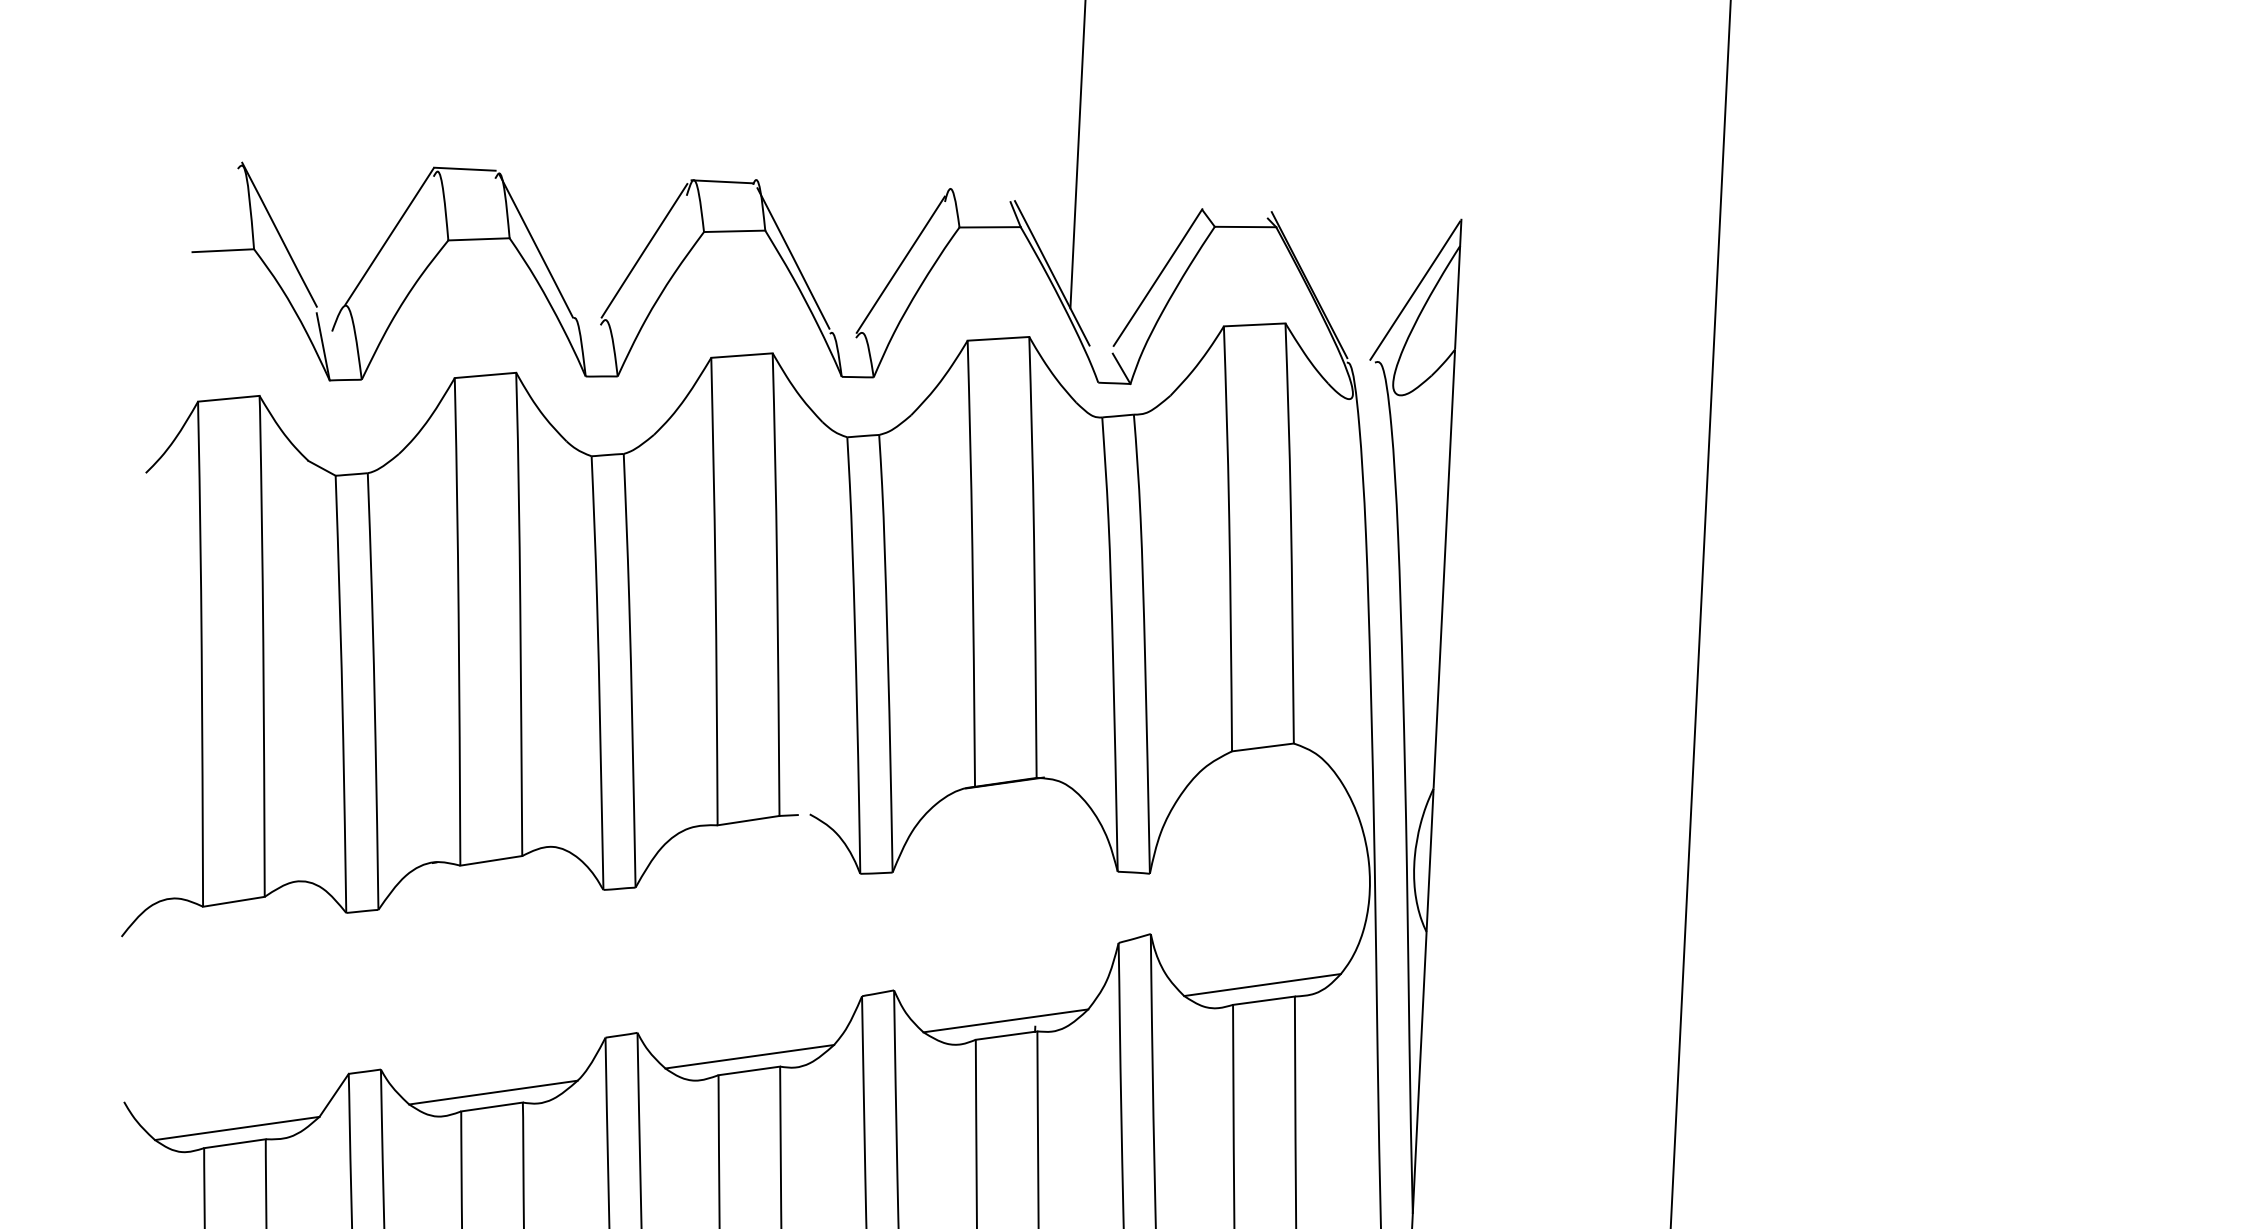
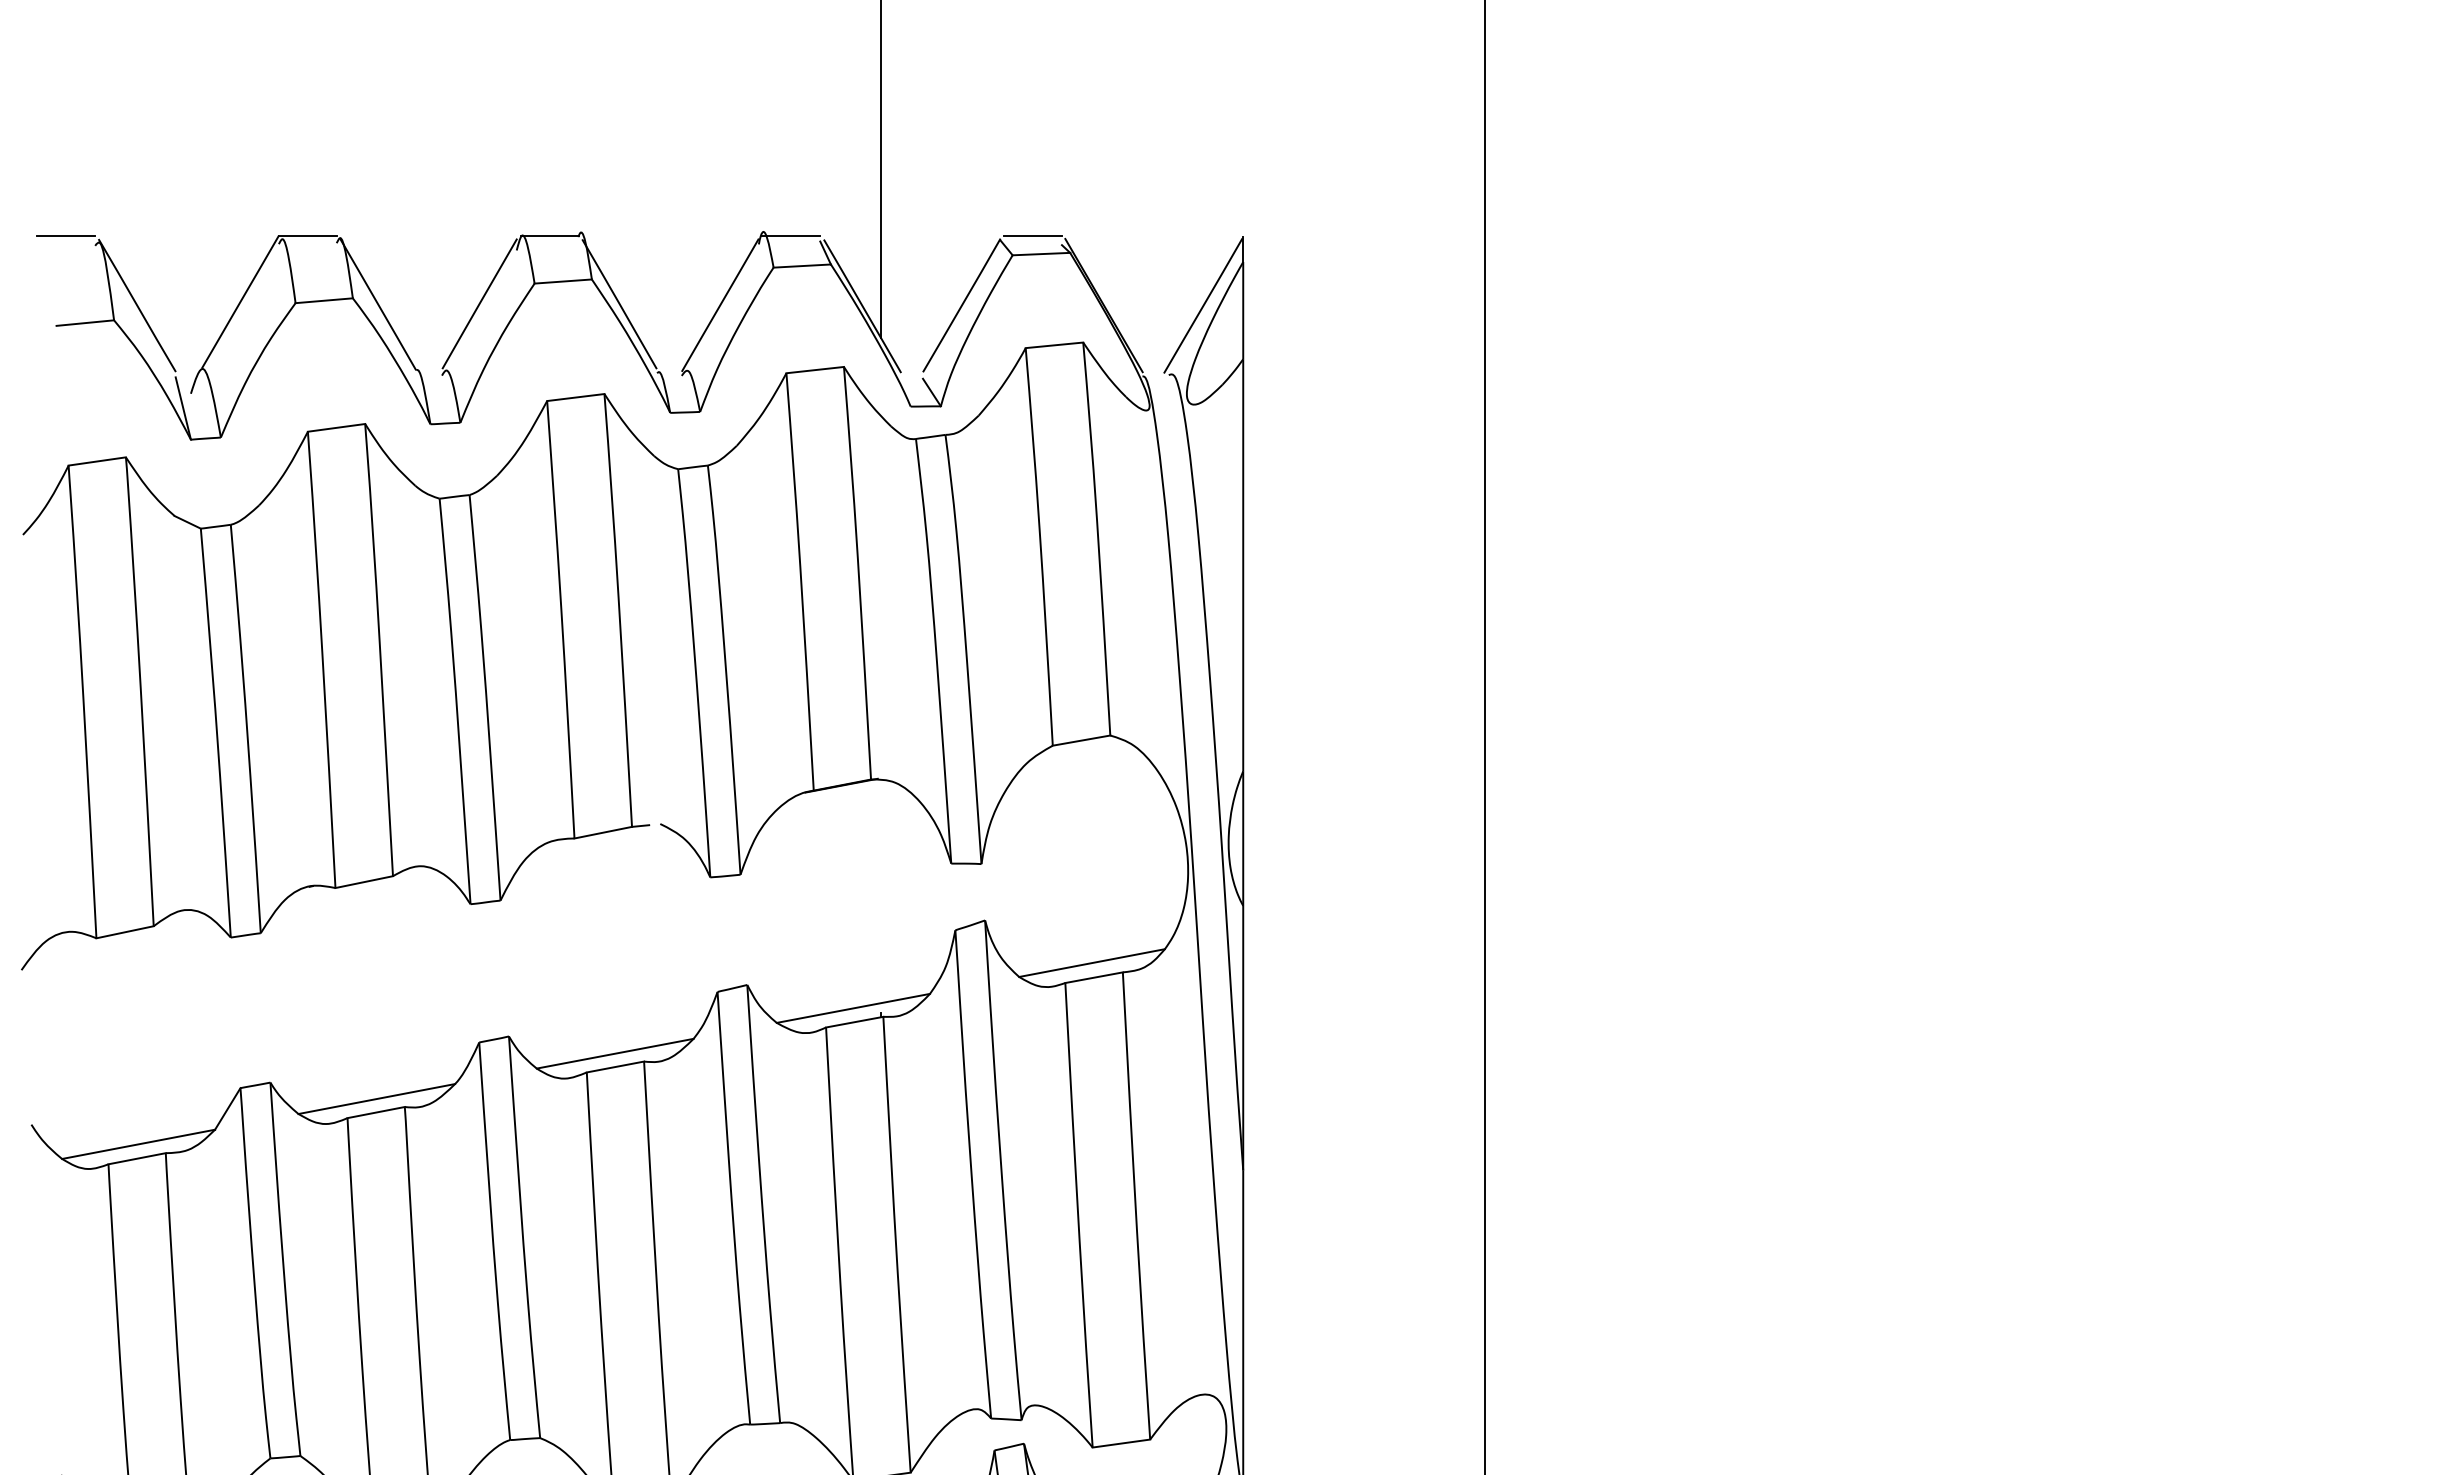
line: (207, 156) -> (66, 235), added
line: (980, 194) -> (791, 235), added
line: (1237, 206) -> (1032, 235), added

